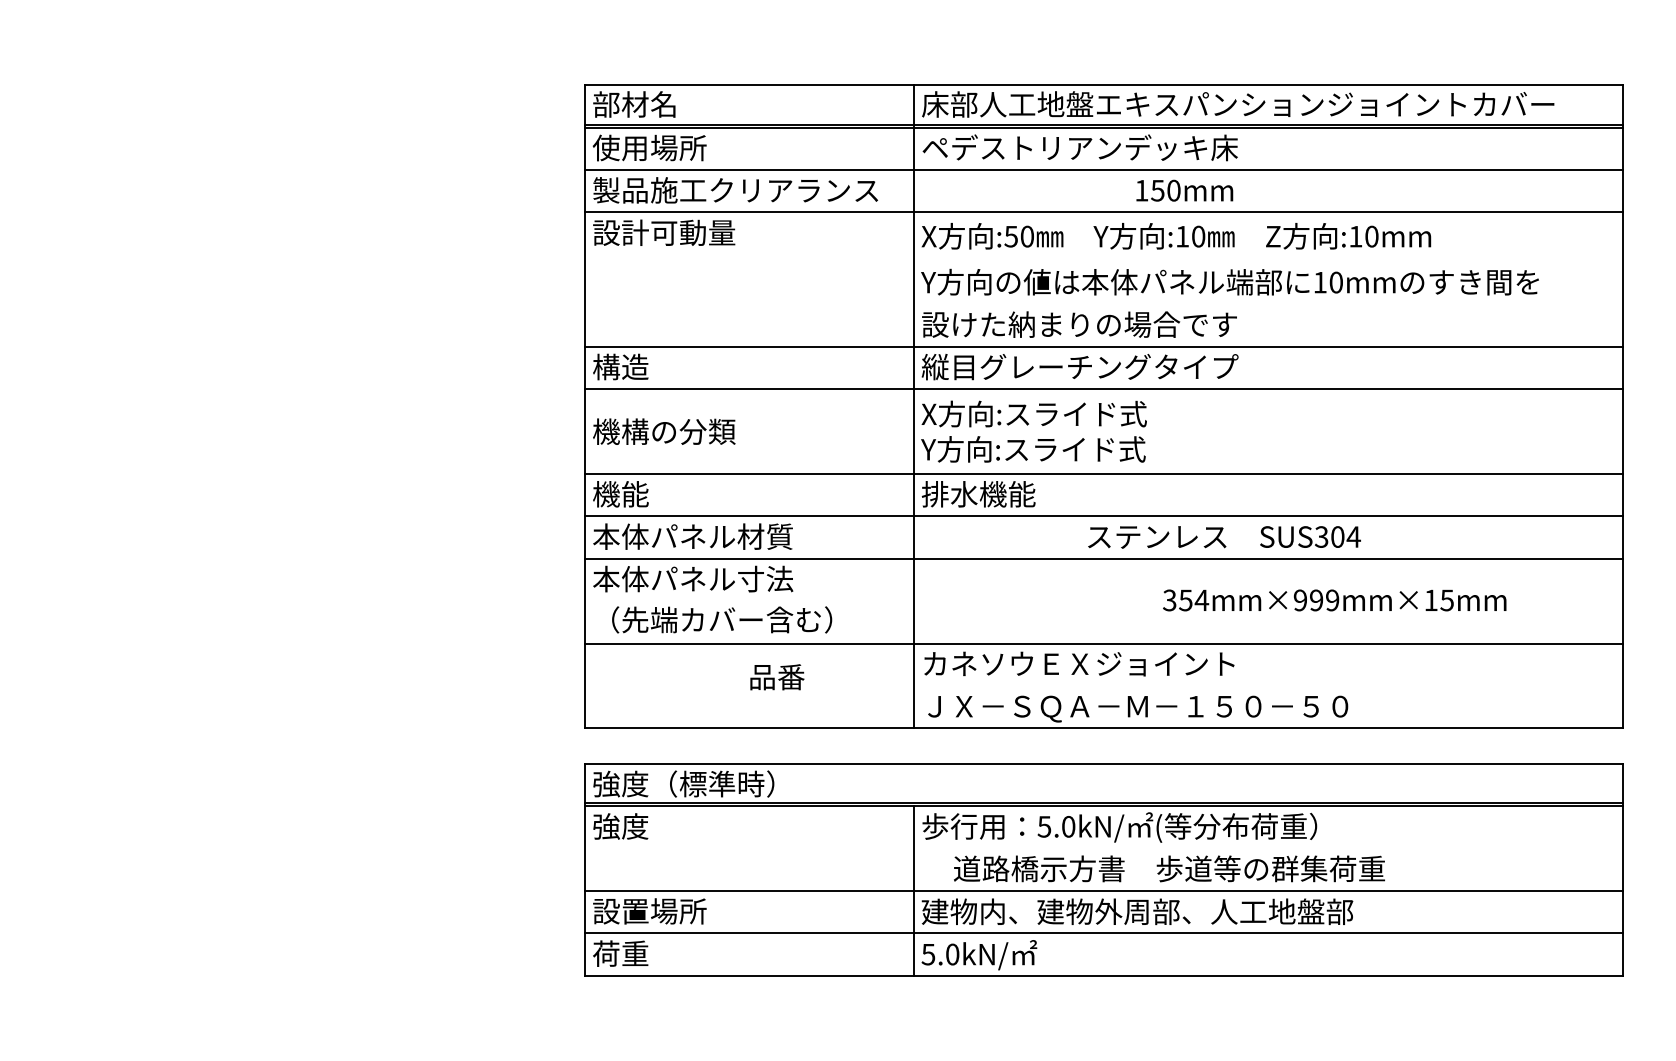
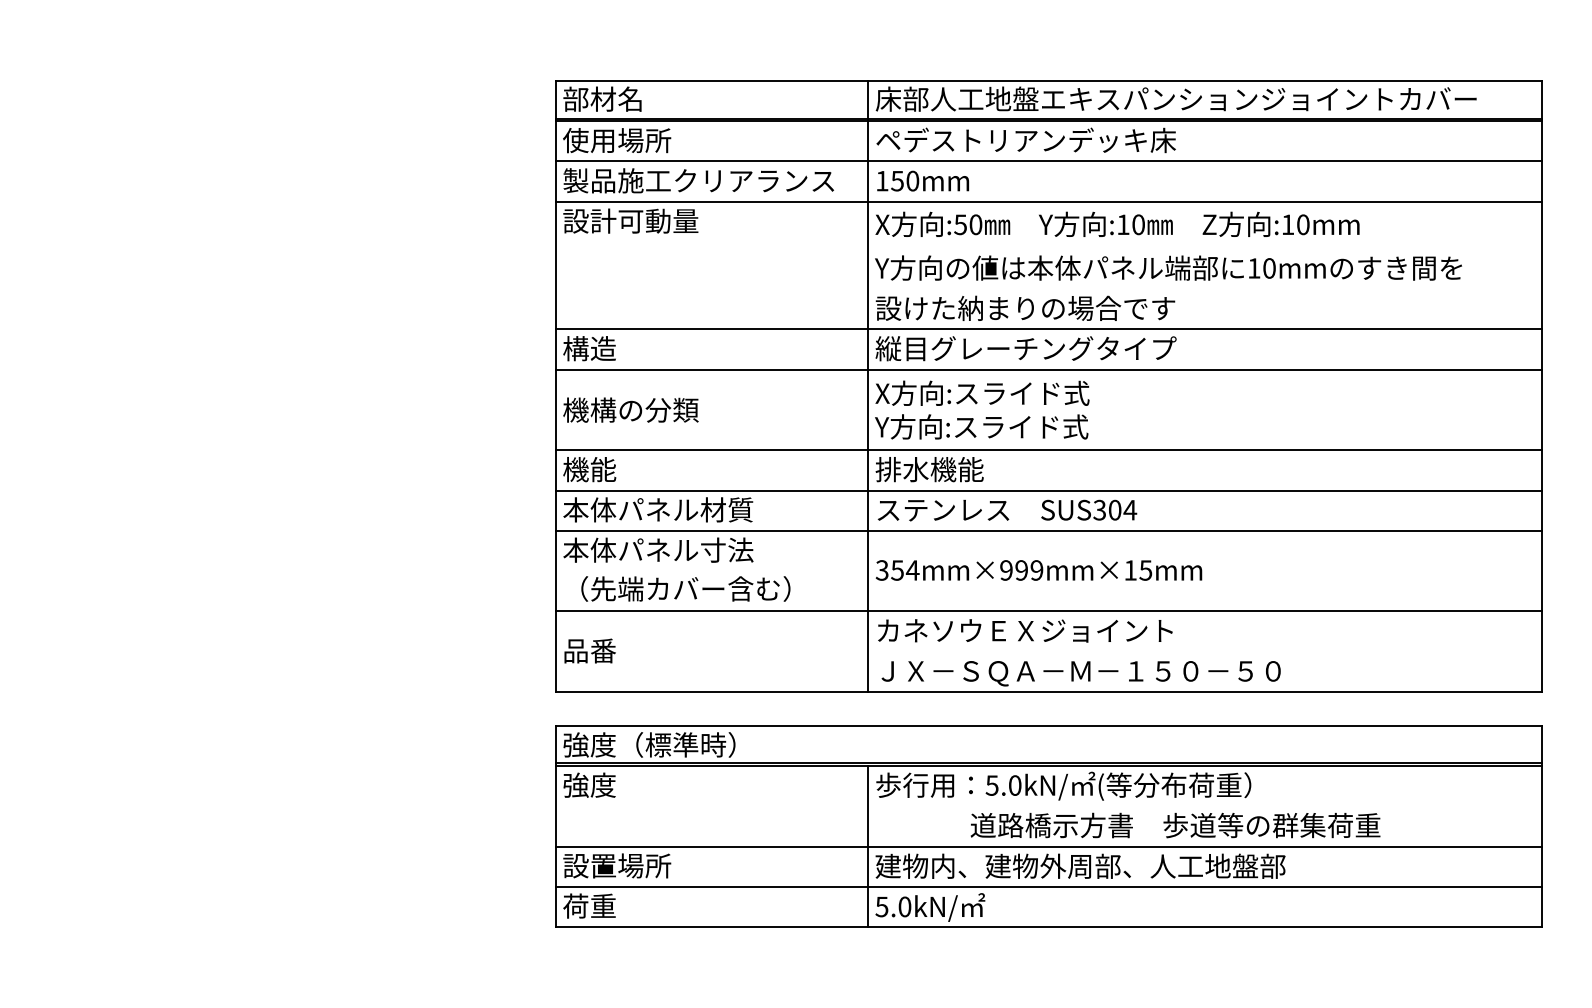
text: (1184, 190) -> (922, 180), moved
text: (1224, 537) -> (1007, 510), moved
text: (1334, 600) -> (1038, 570), moved
text: (777, 677) -> (590, 651), moved
text: (1169, 868) -> (1175, 825), moved

